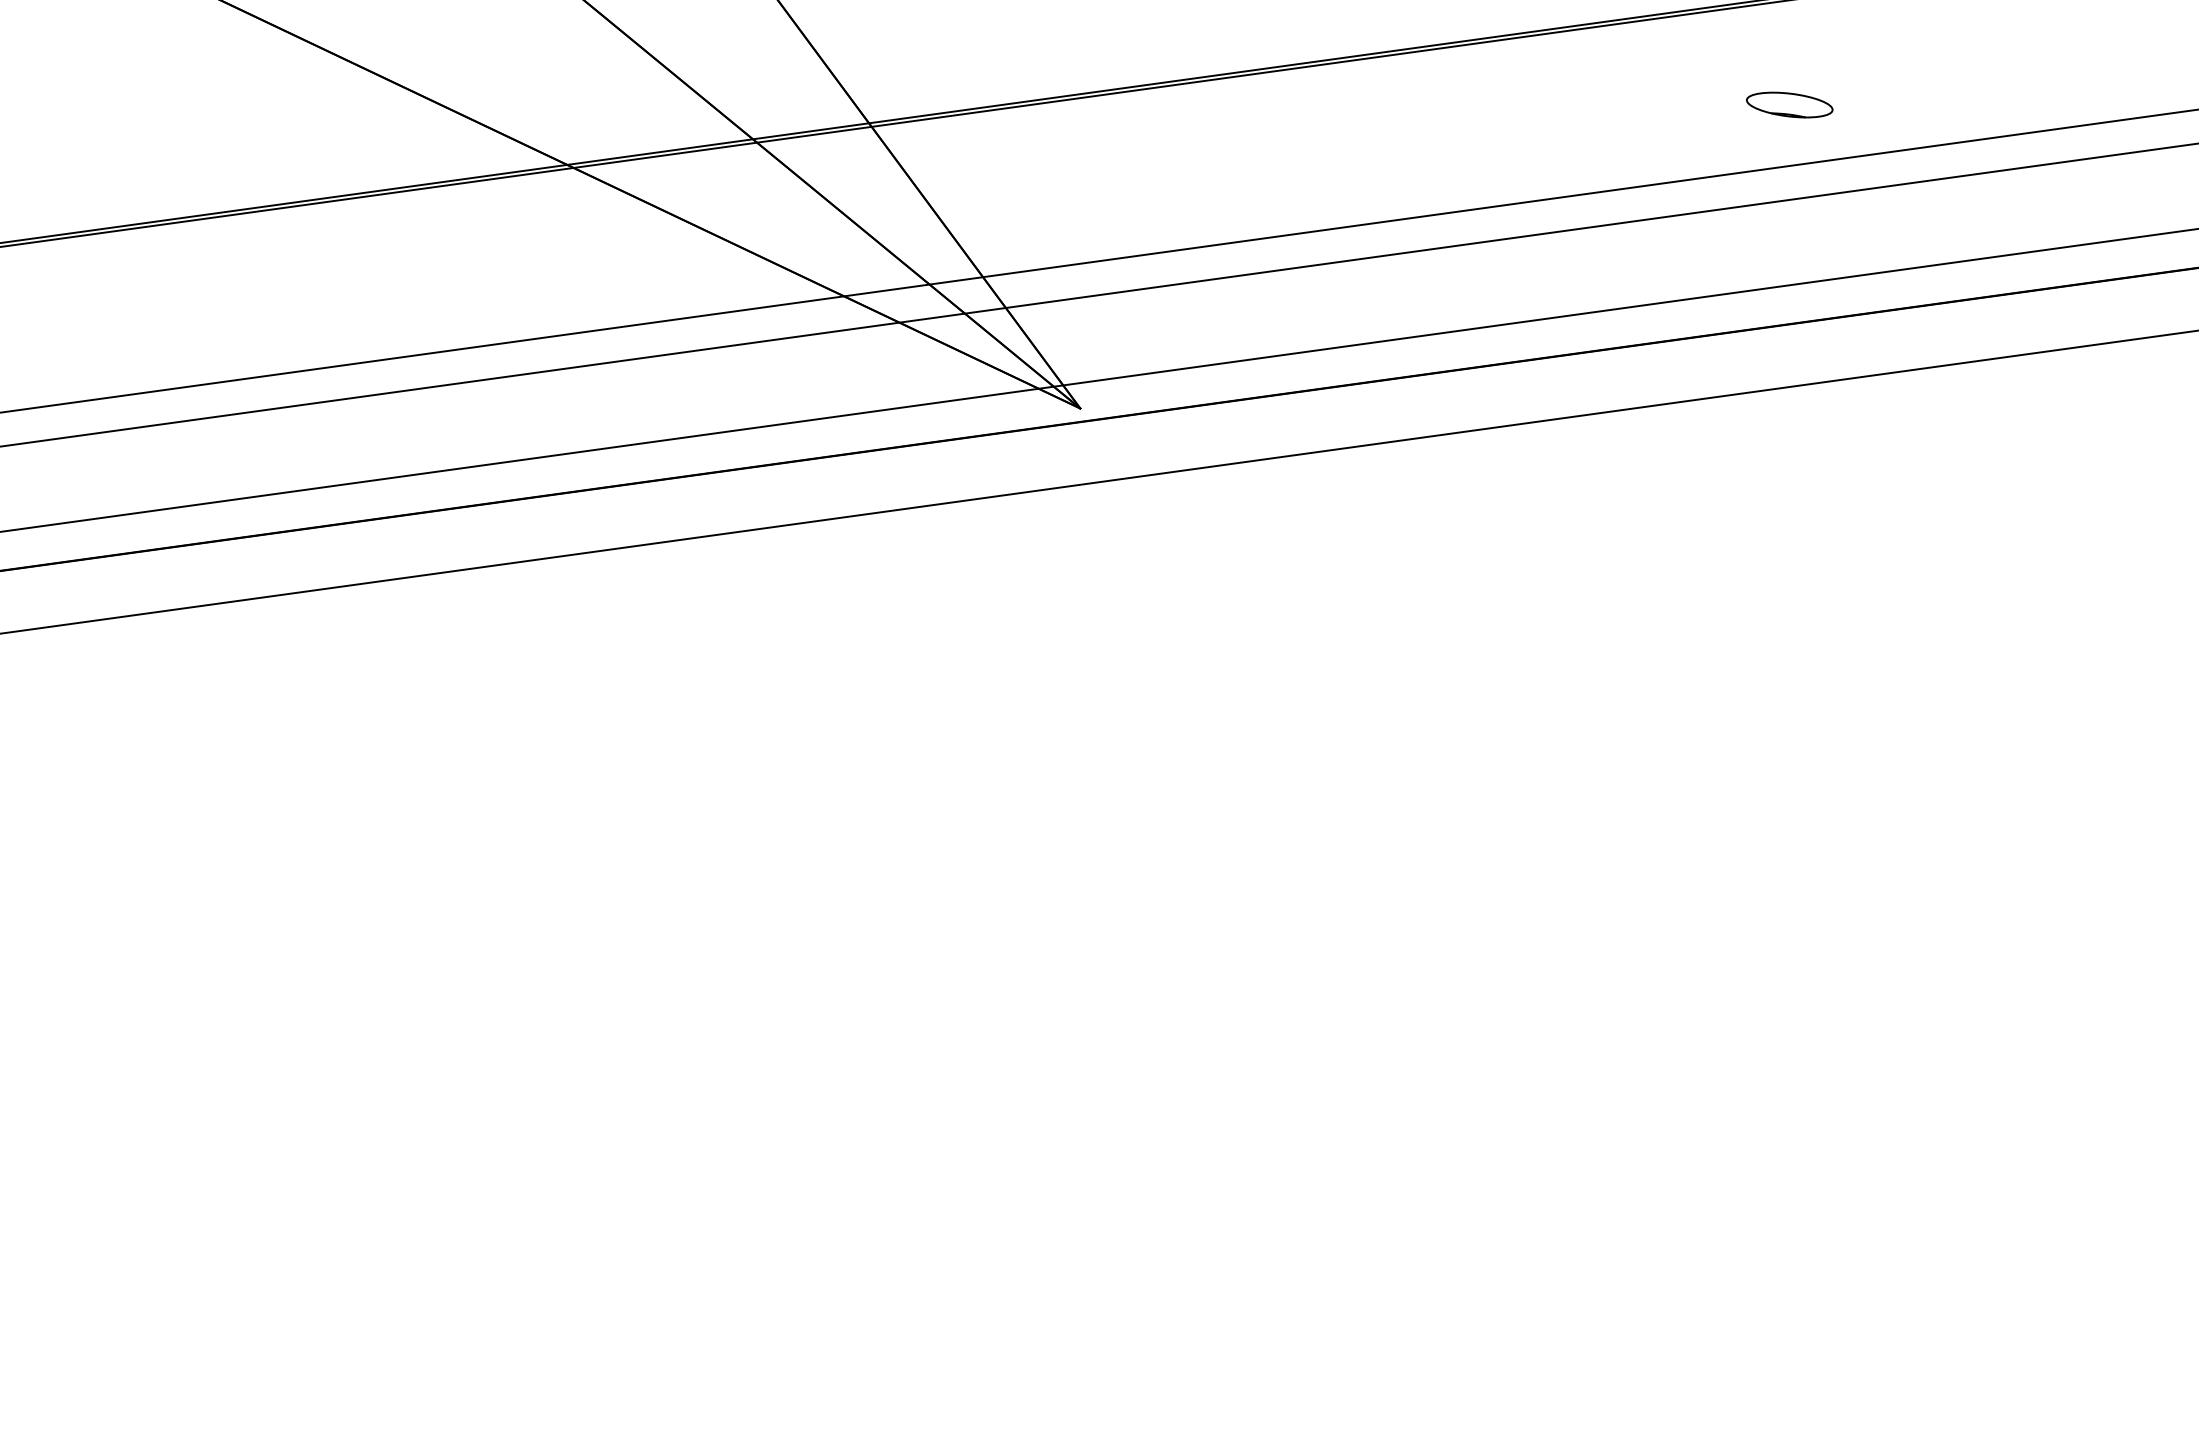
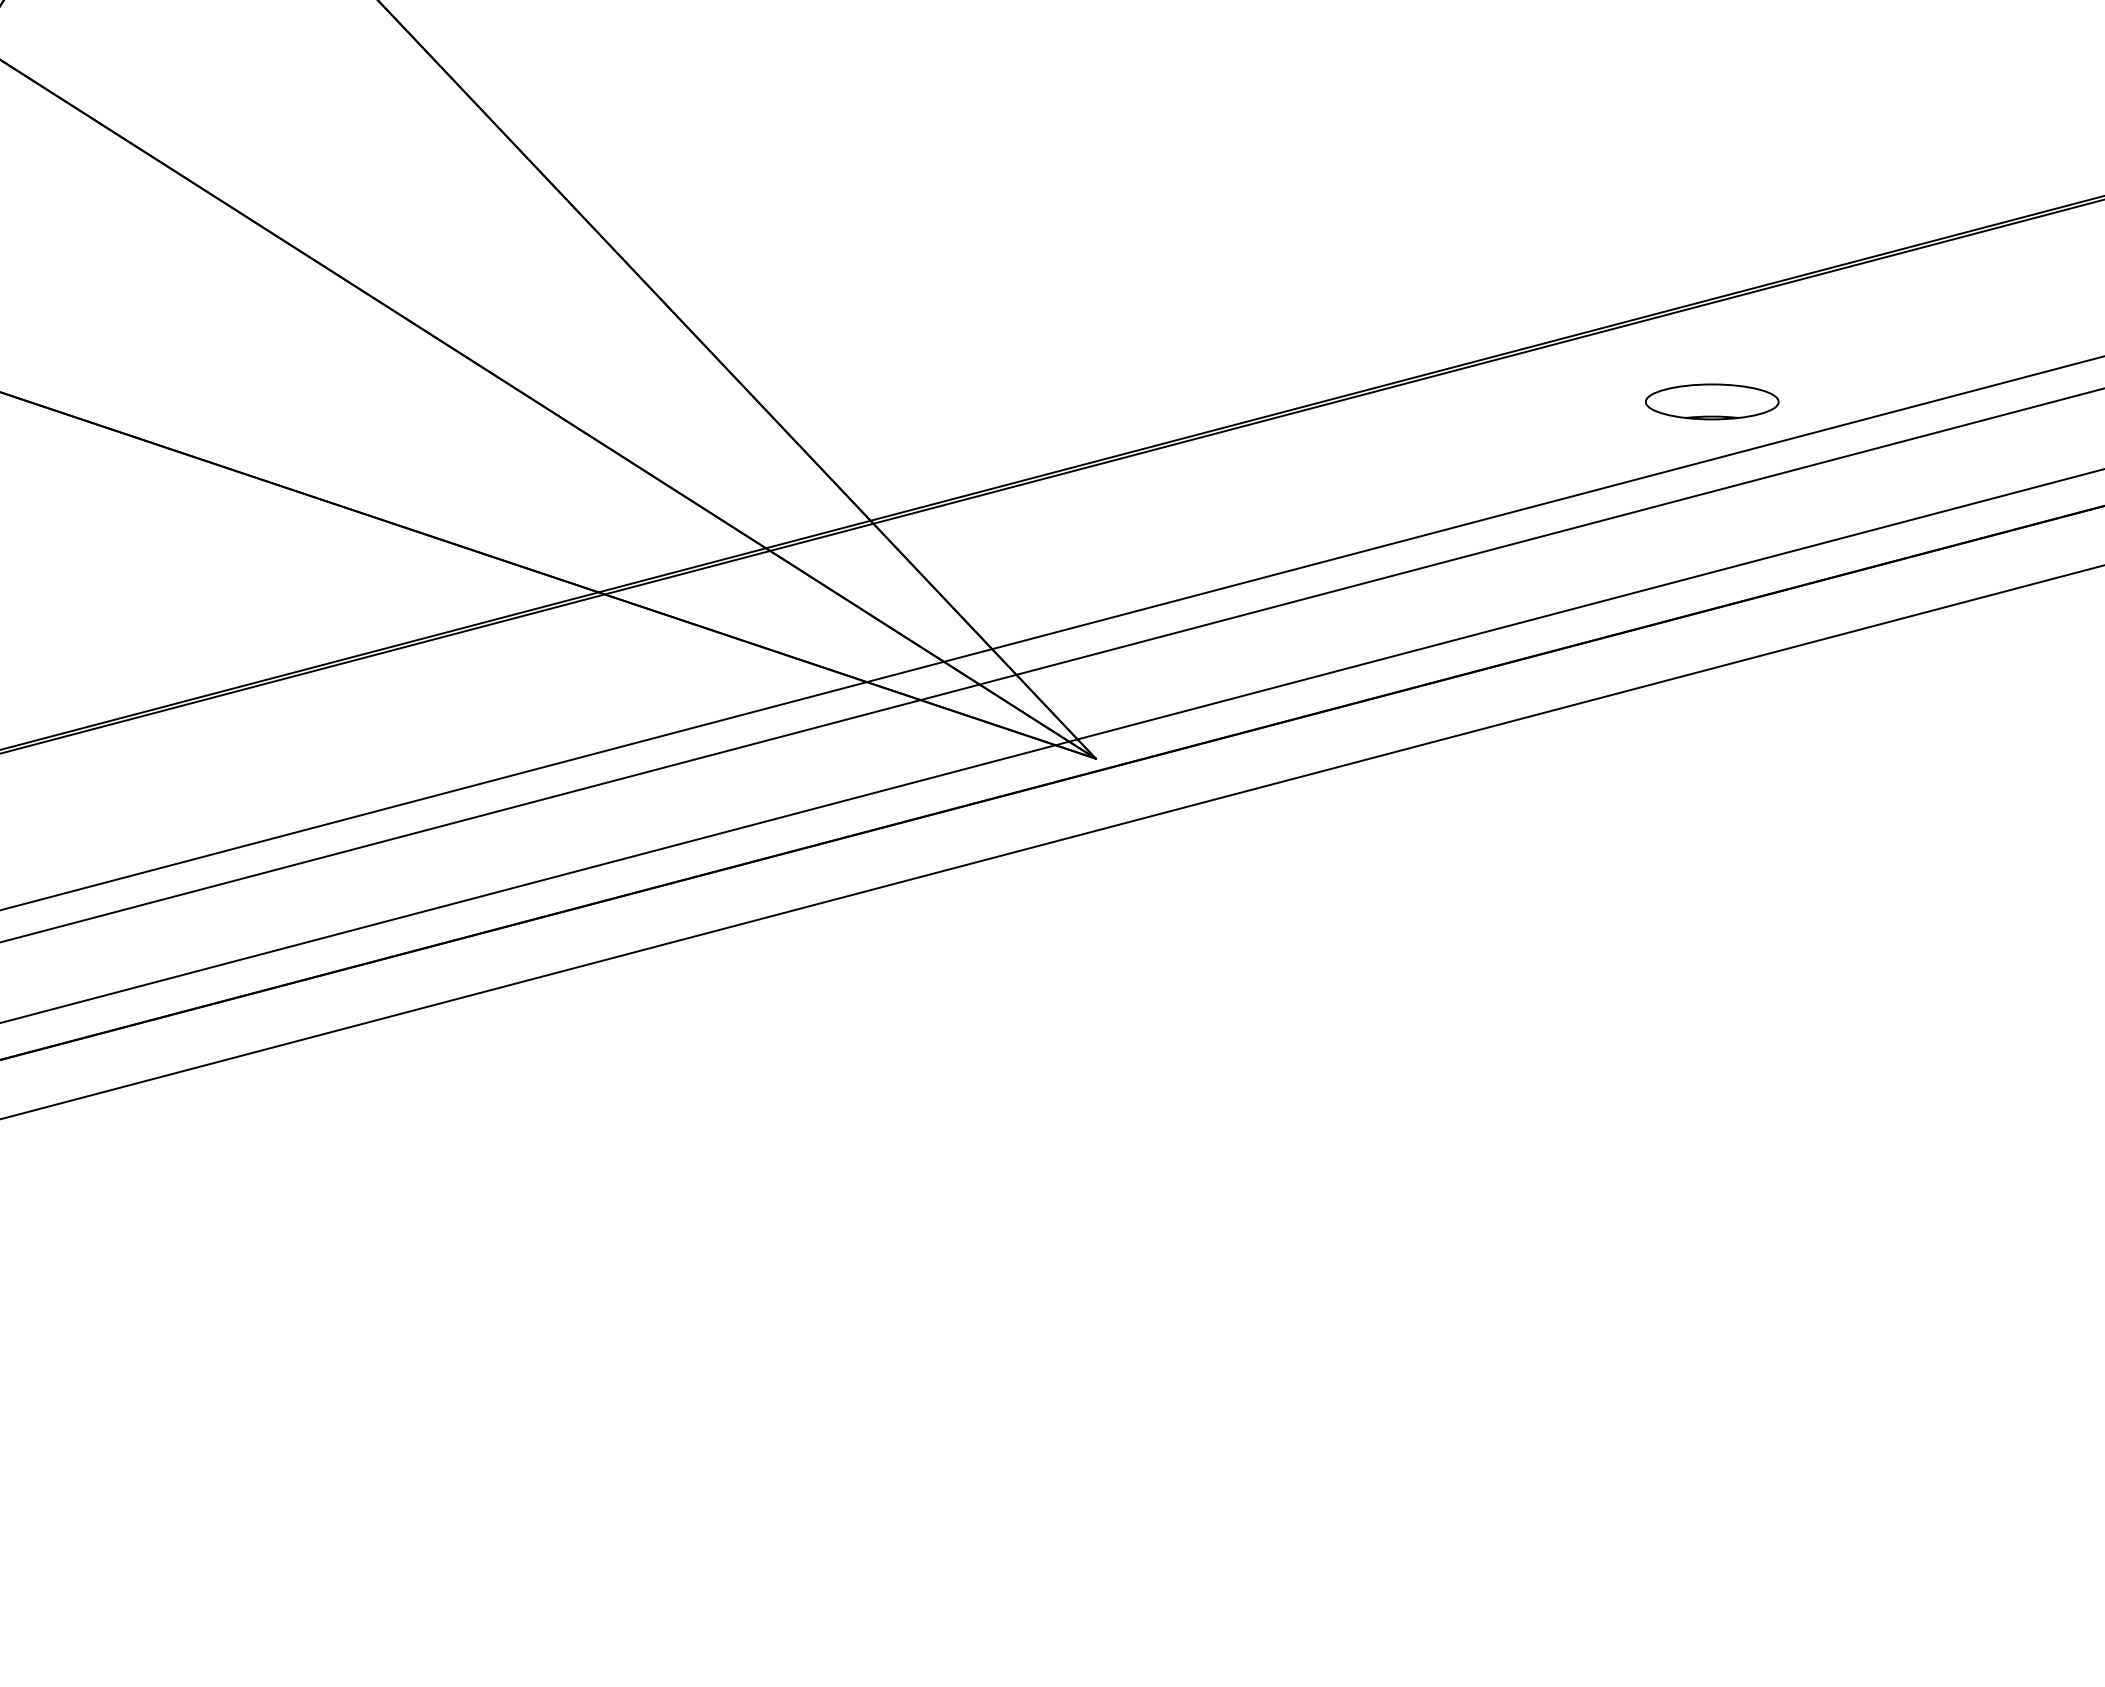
part: (1789, 104) -> (1712, 401), size x1.67

